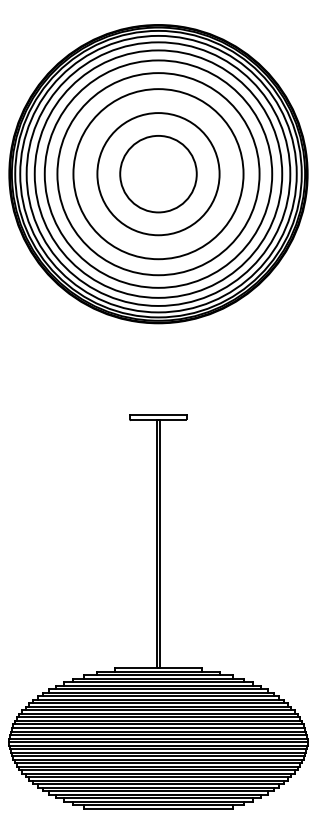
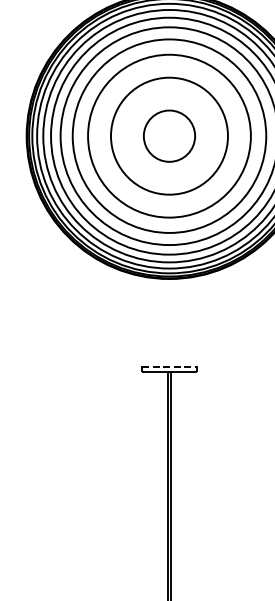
circle: (158, 173) -> (169, 135), size x0.7
line: (158, 415) -> (169, 367), solid -> dashed

